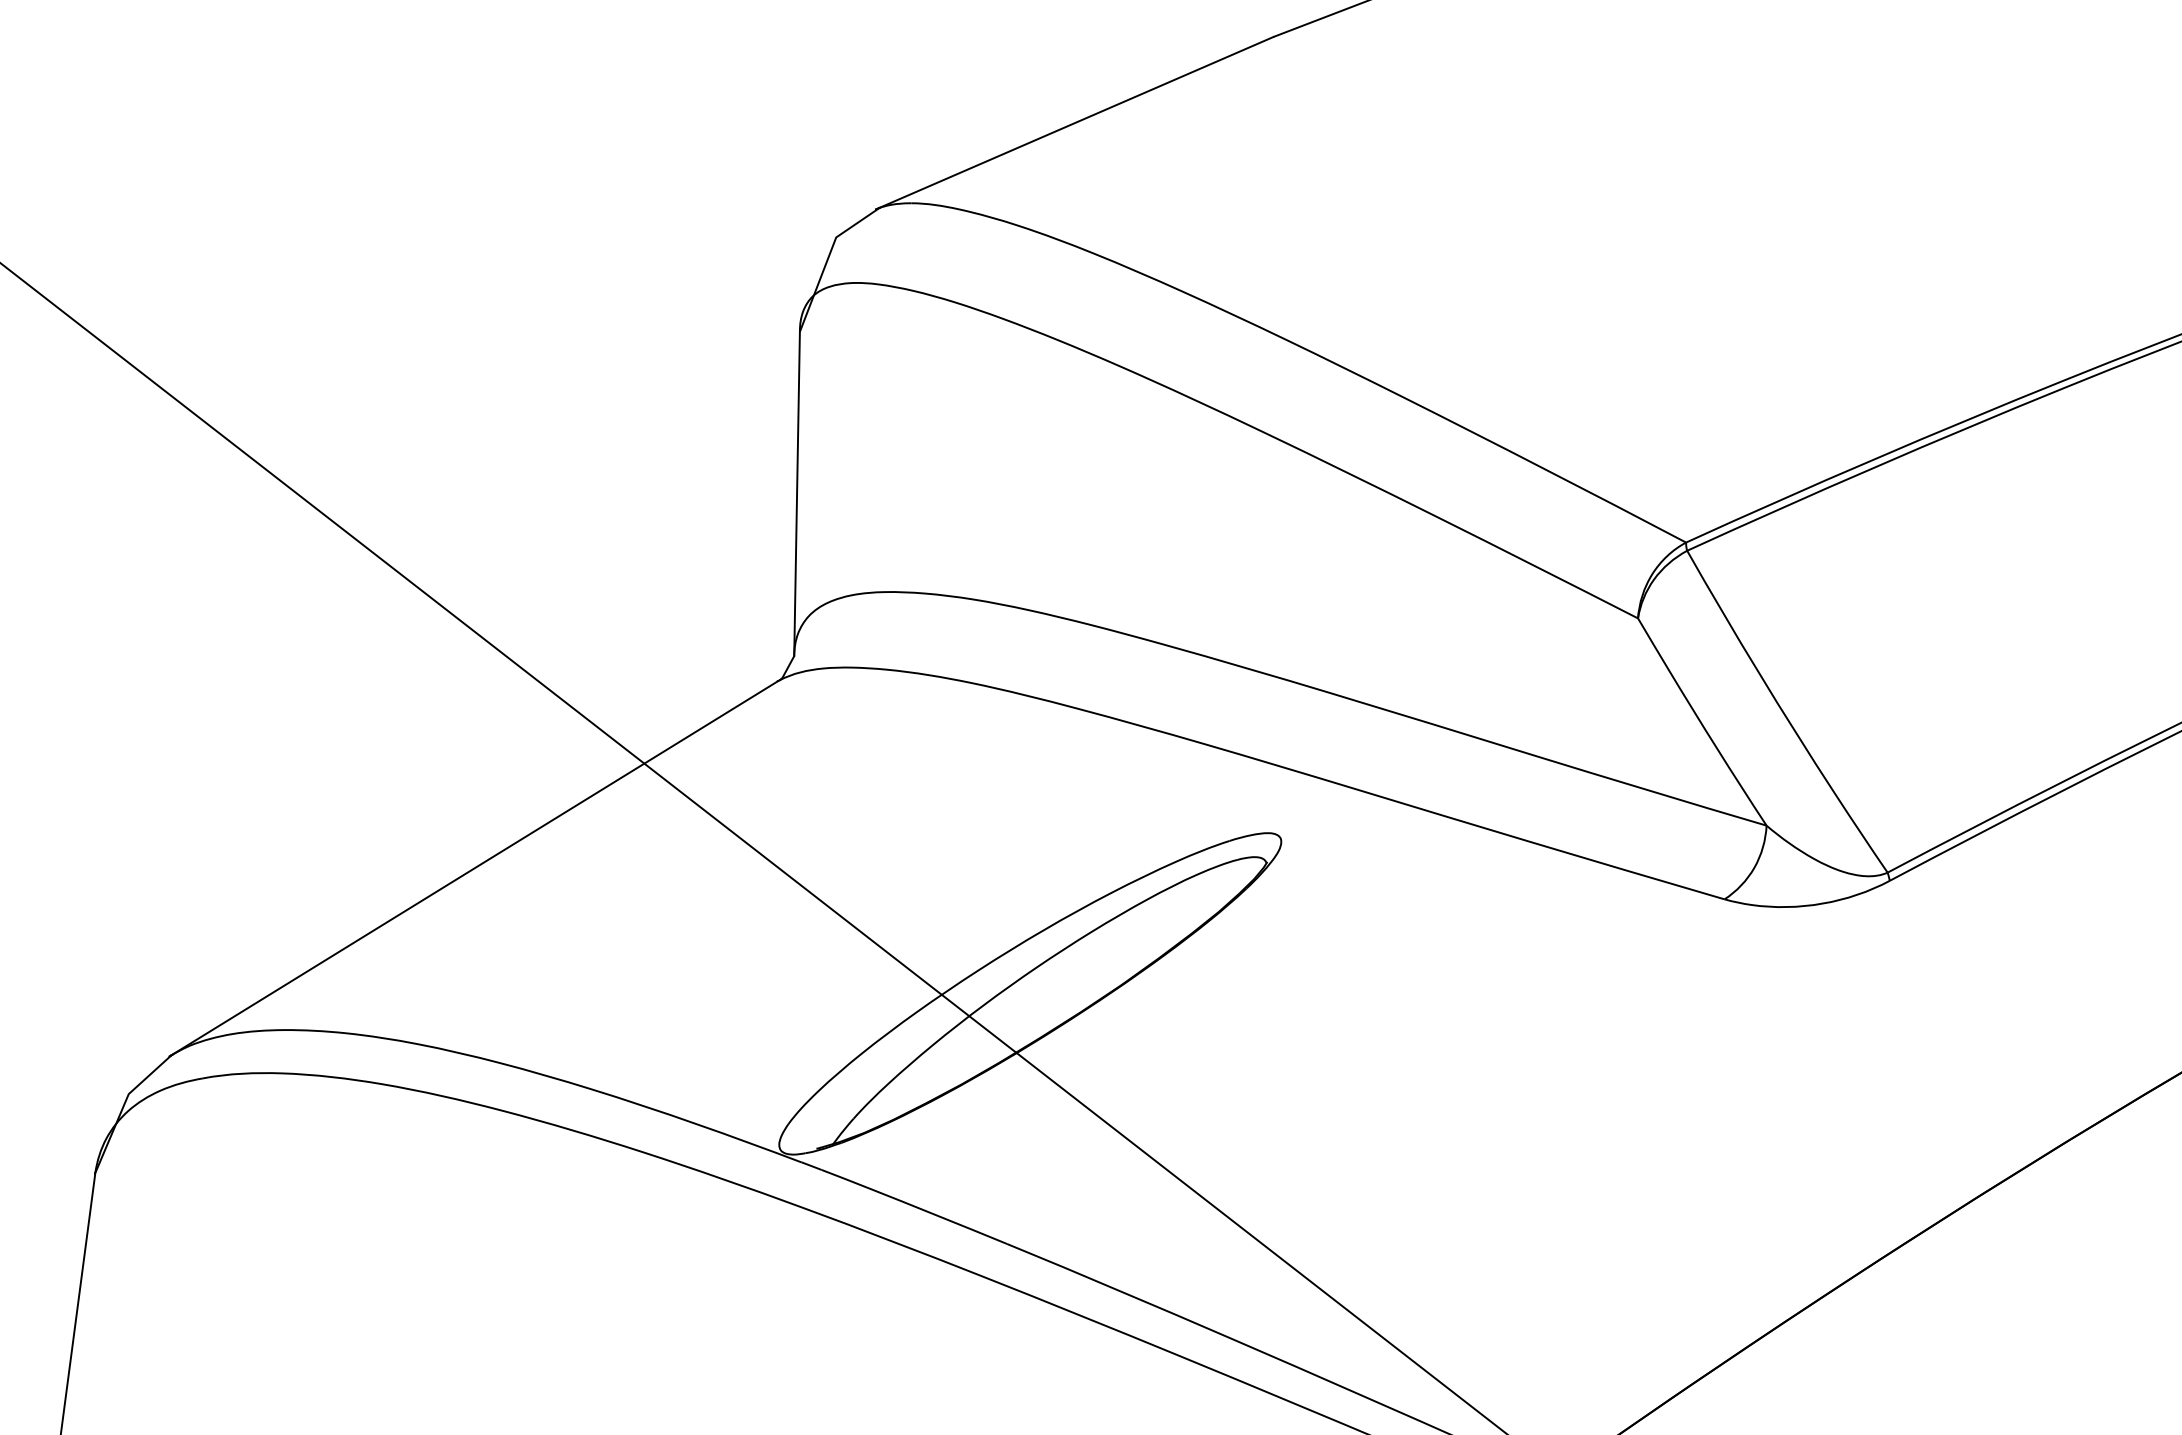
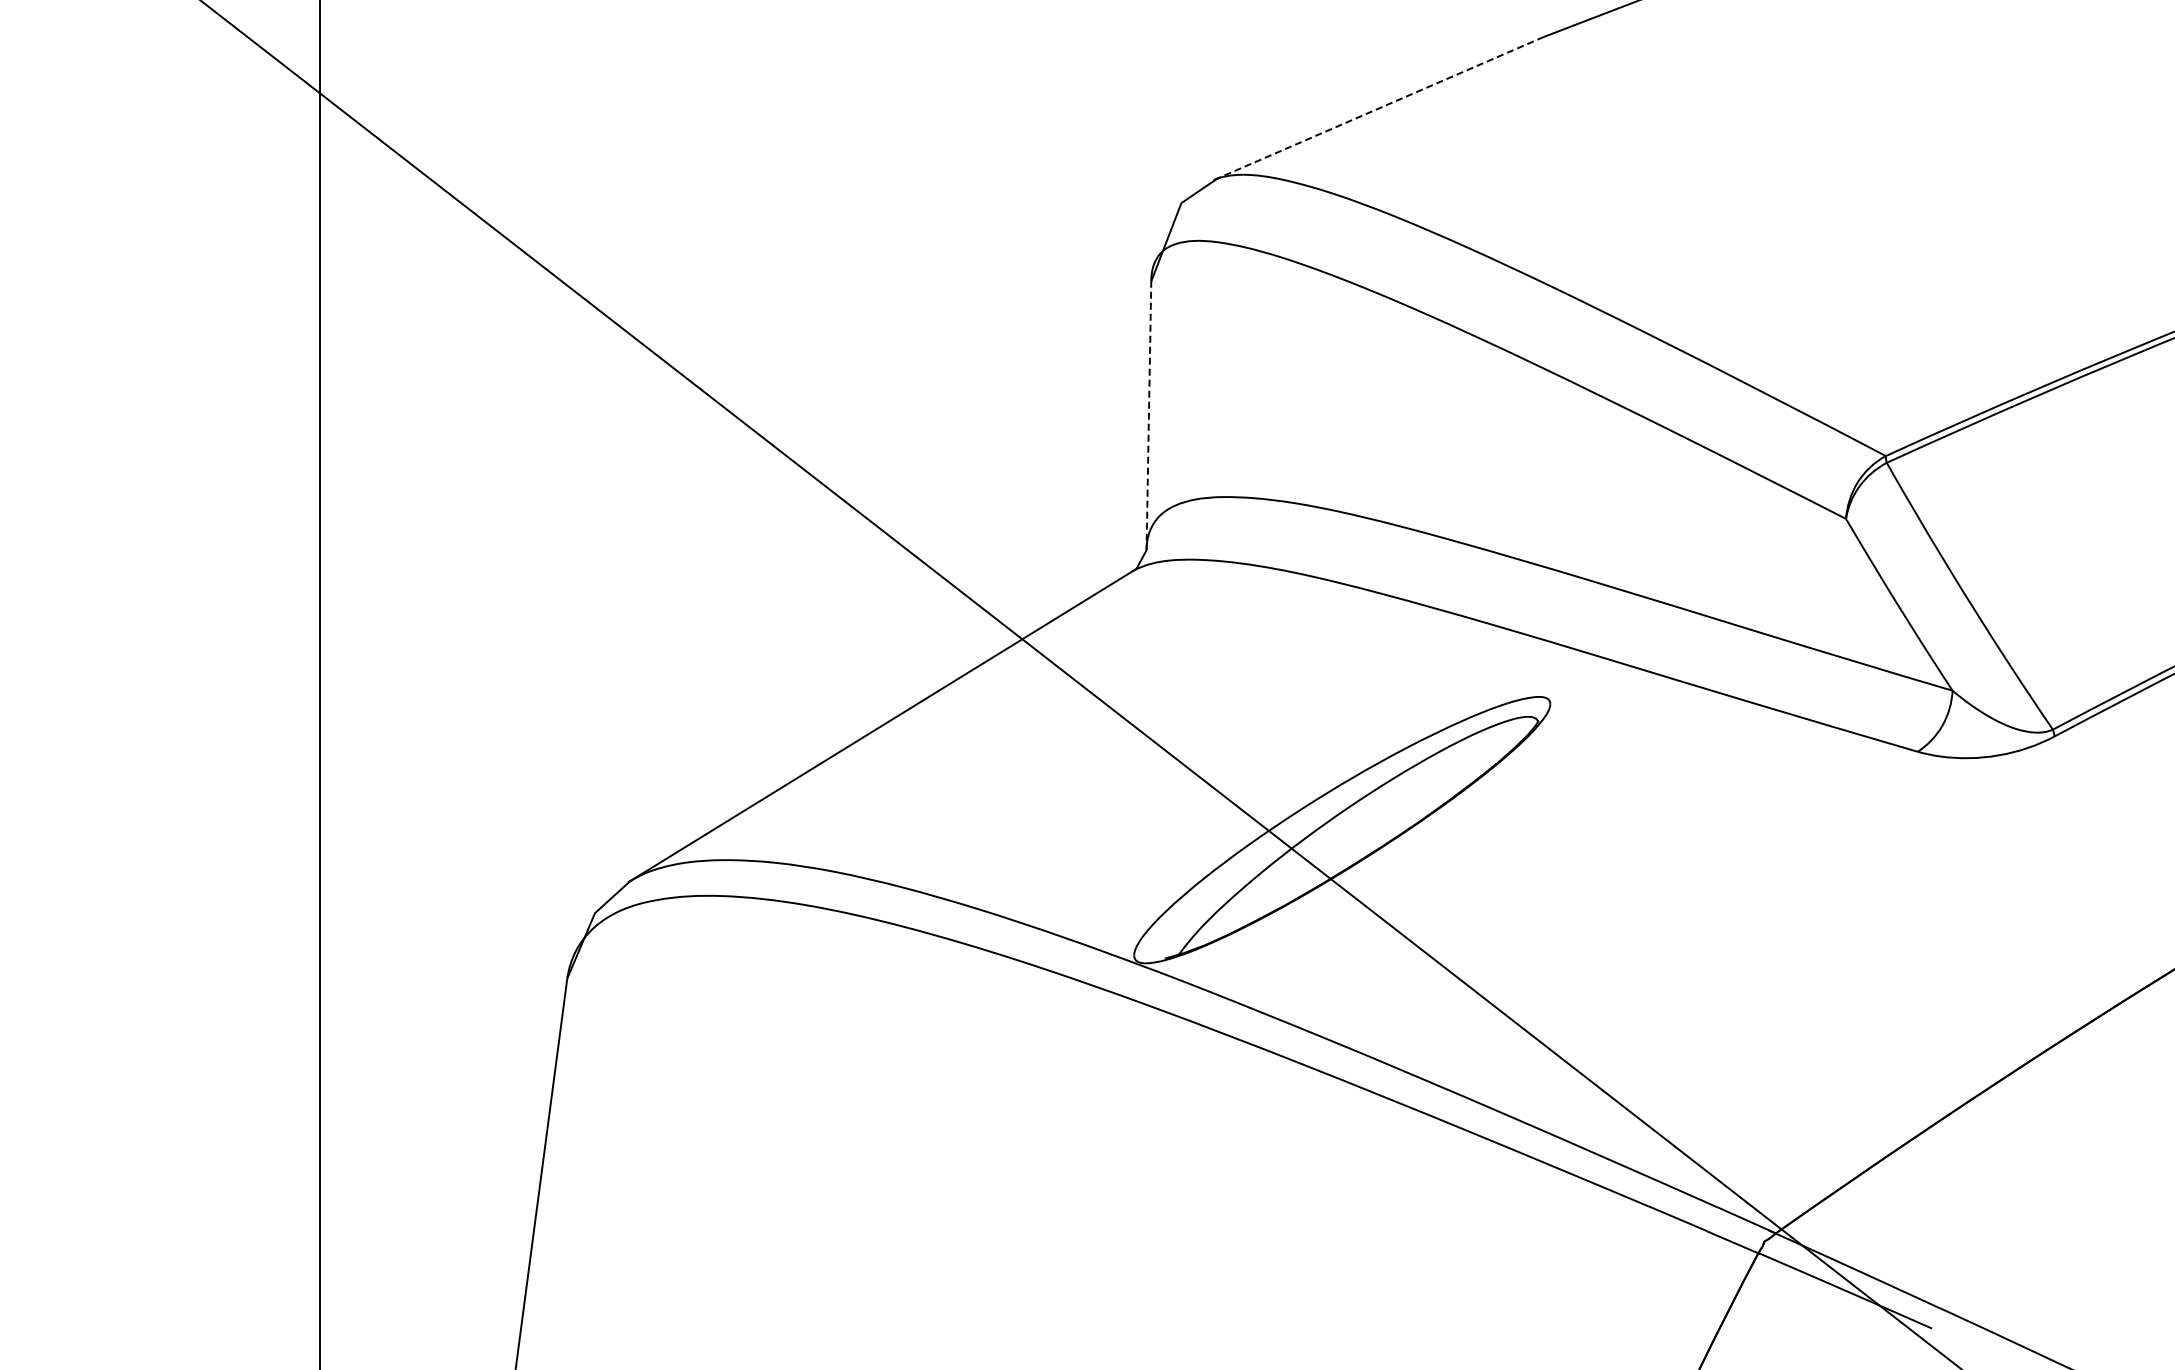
line: (1075, 123) -> (1379, 108), solid -> dashed
line: (796, 493) -> (1148, 415), solid -> dashed

